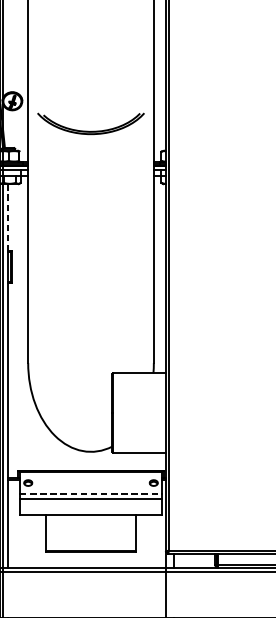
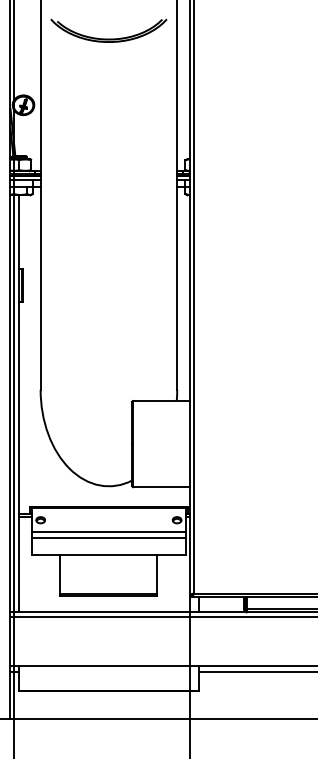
part: (90, 130) -> (108, 38), moved
line: (8, 217) -> (19, 231), dashed -> solid
line: (91, 494) -> (109, 532), dashed -> solid

